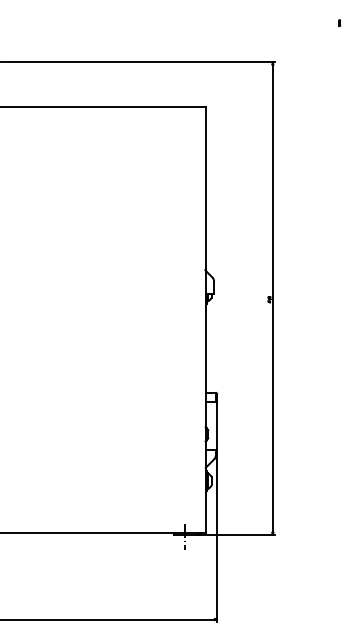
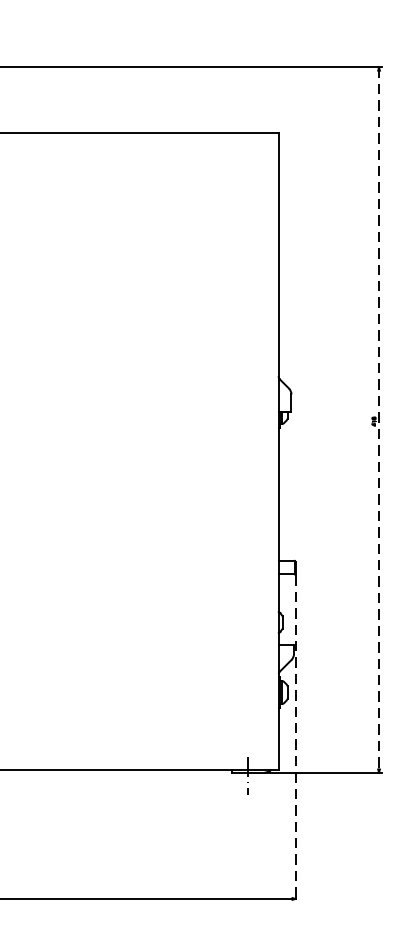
line: (272, 299) -> (378, 421), solid -> dashed
line: (216, 512) -> (294, 739), solid -> dashed

